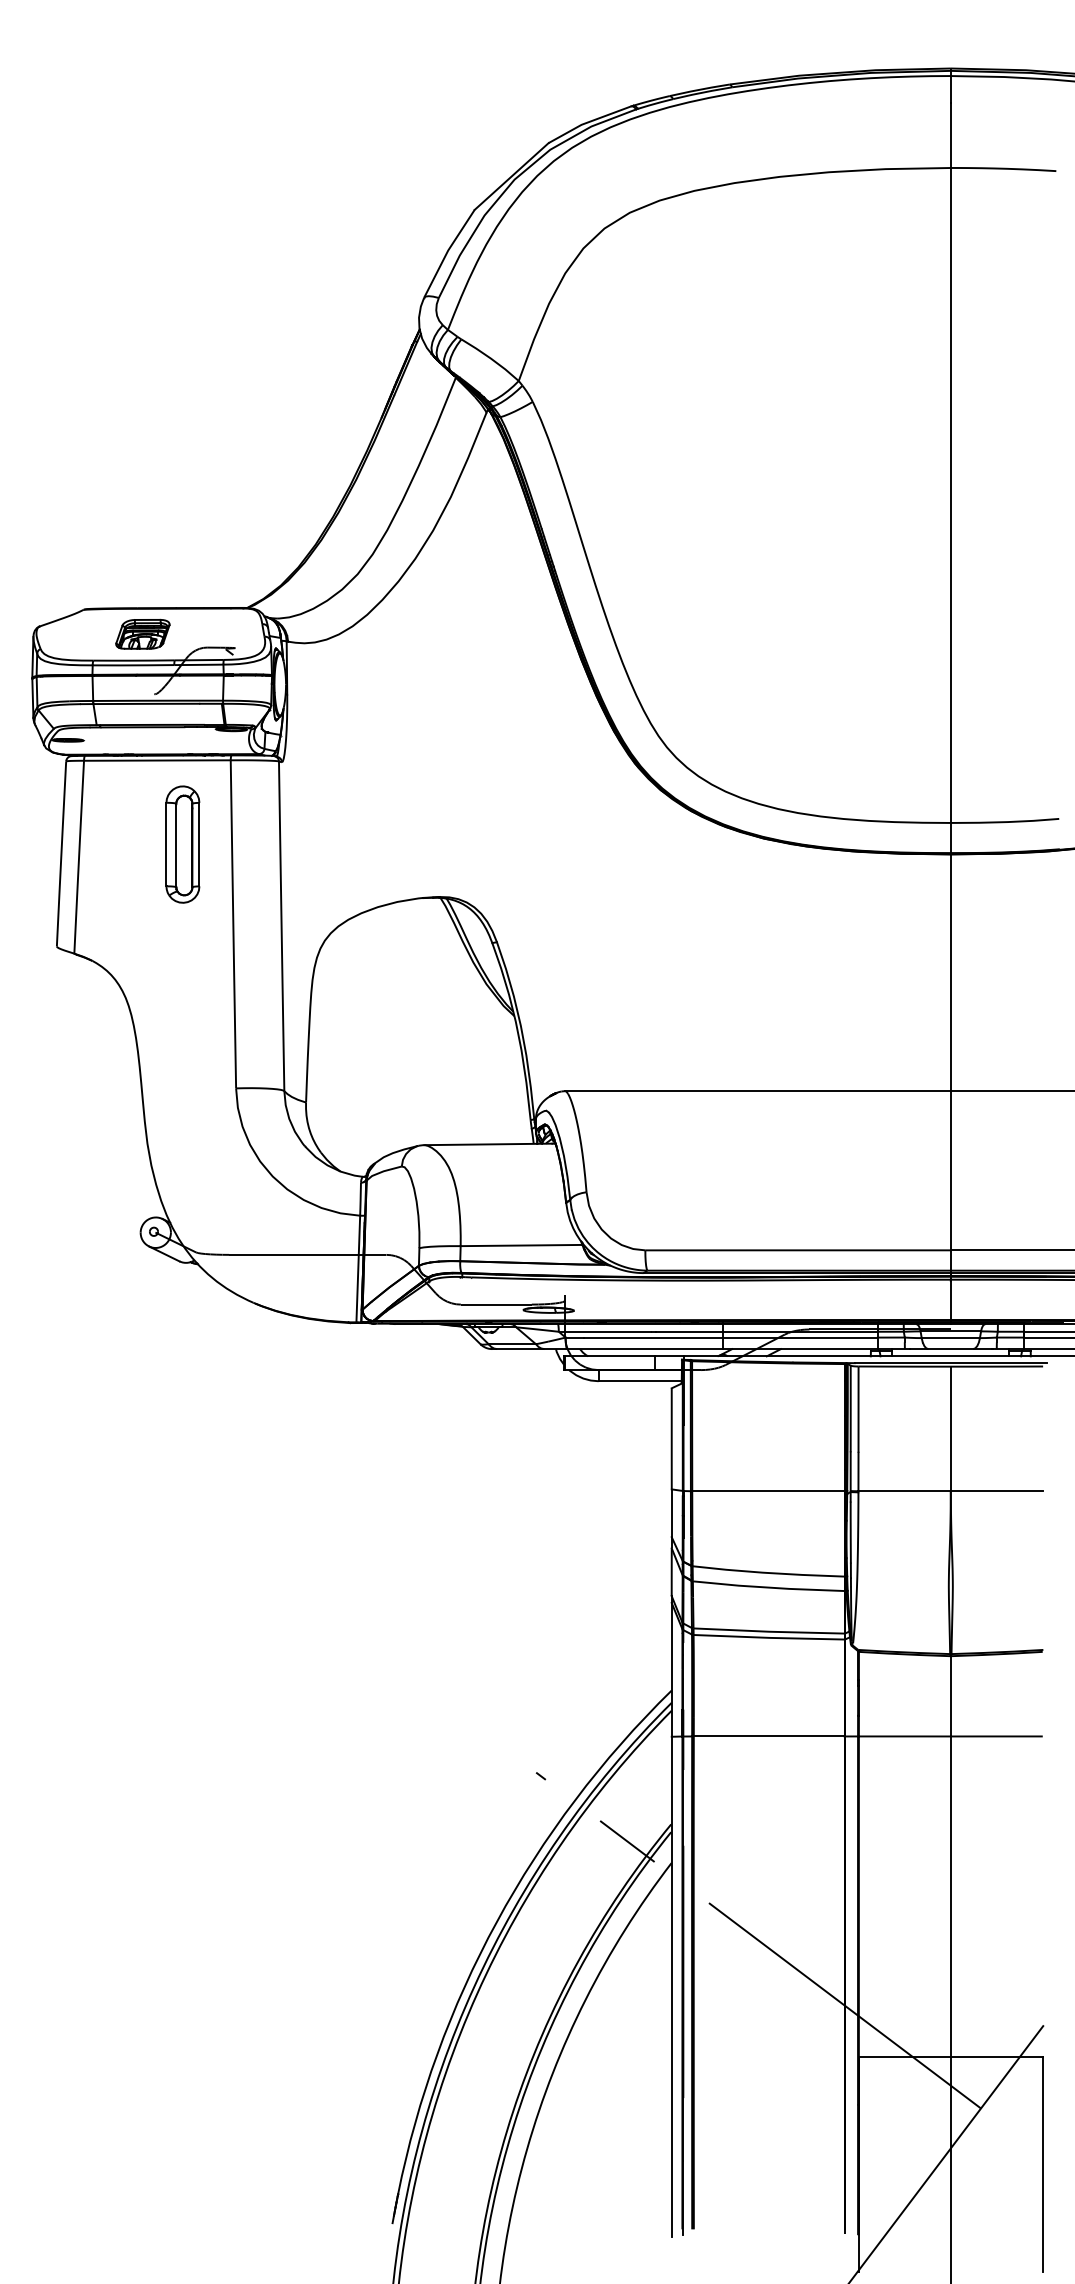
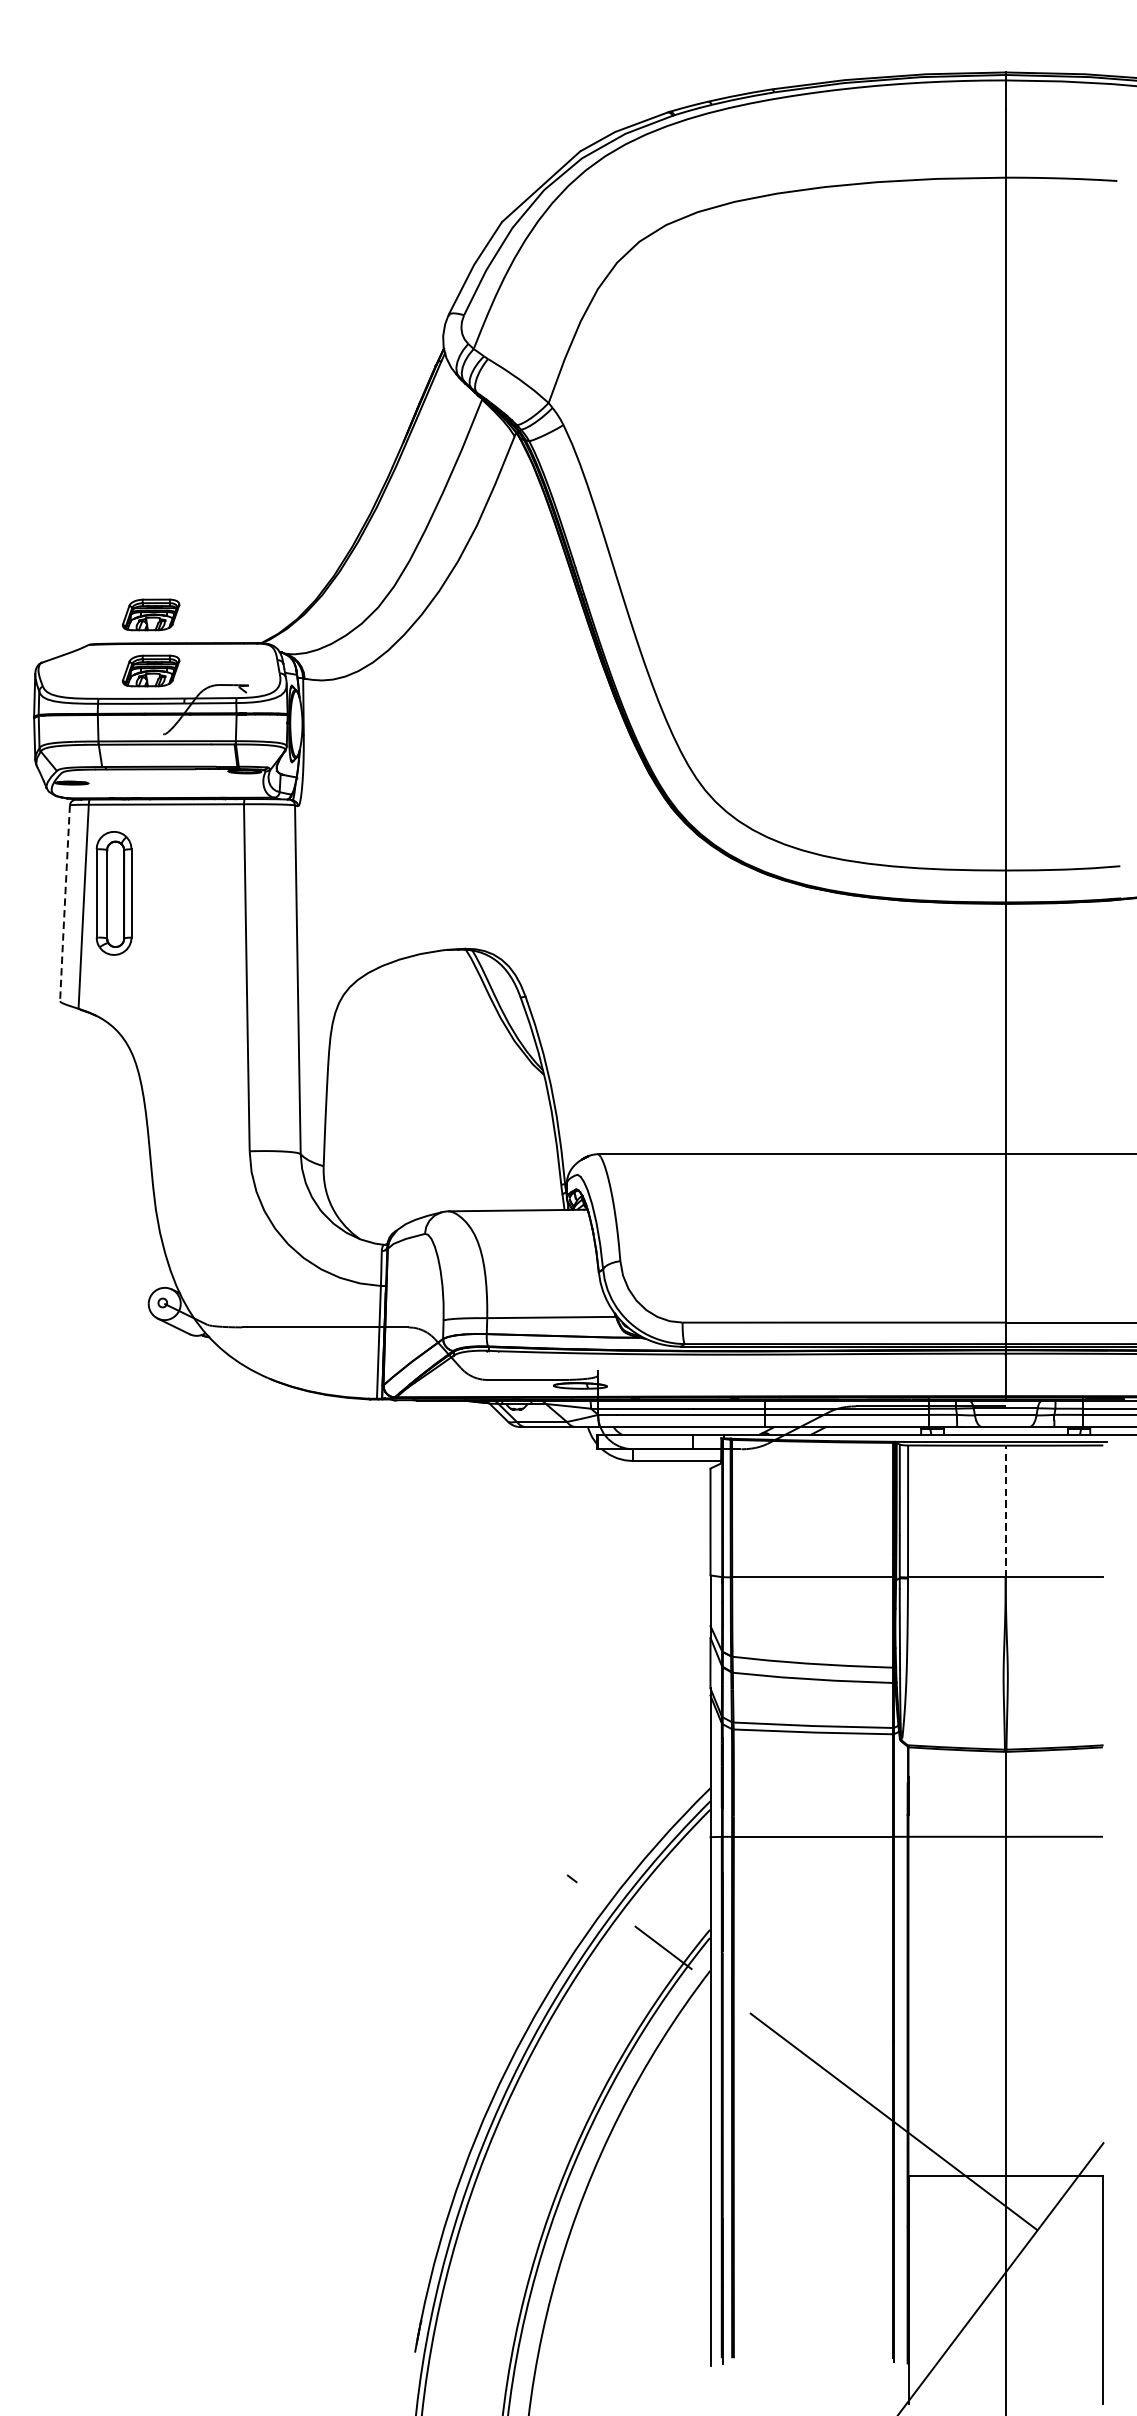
part: (142, 580) -> (150, 614), added
part: (182, 844) -> (113, 893), moved
line: (61, 854) -> (64, 903), solid -> dashed
line: (950, 1428) -> (1005, 1511), solid -> dashed

